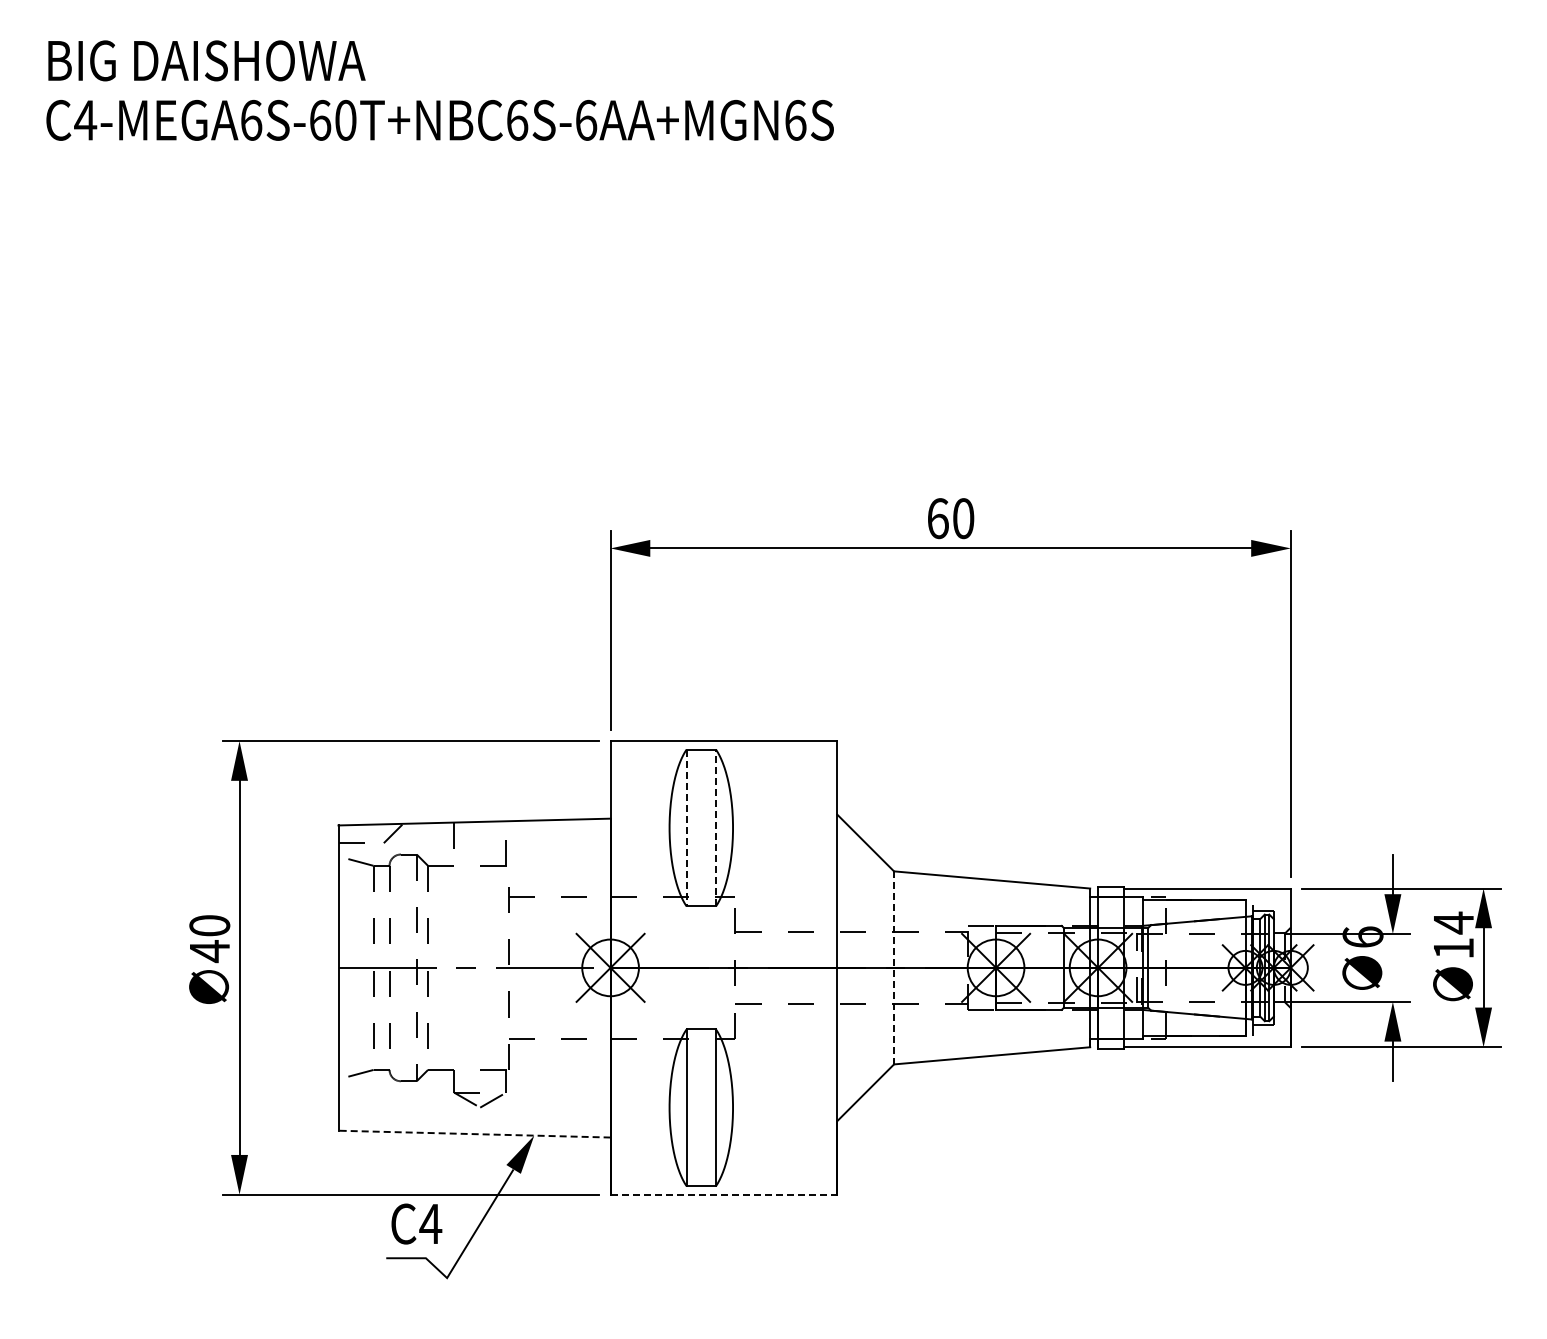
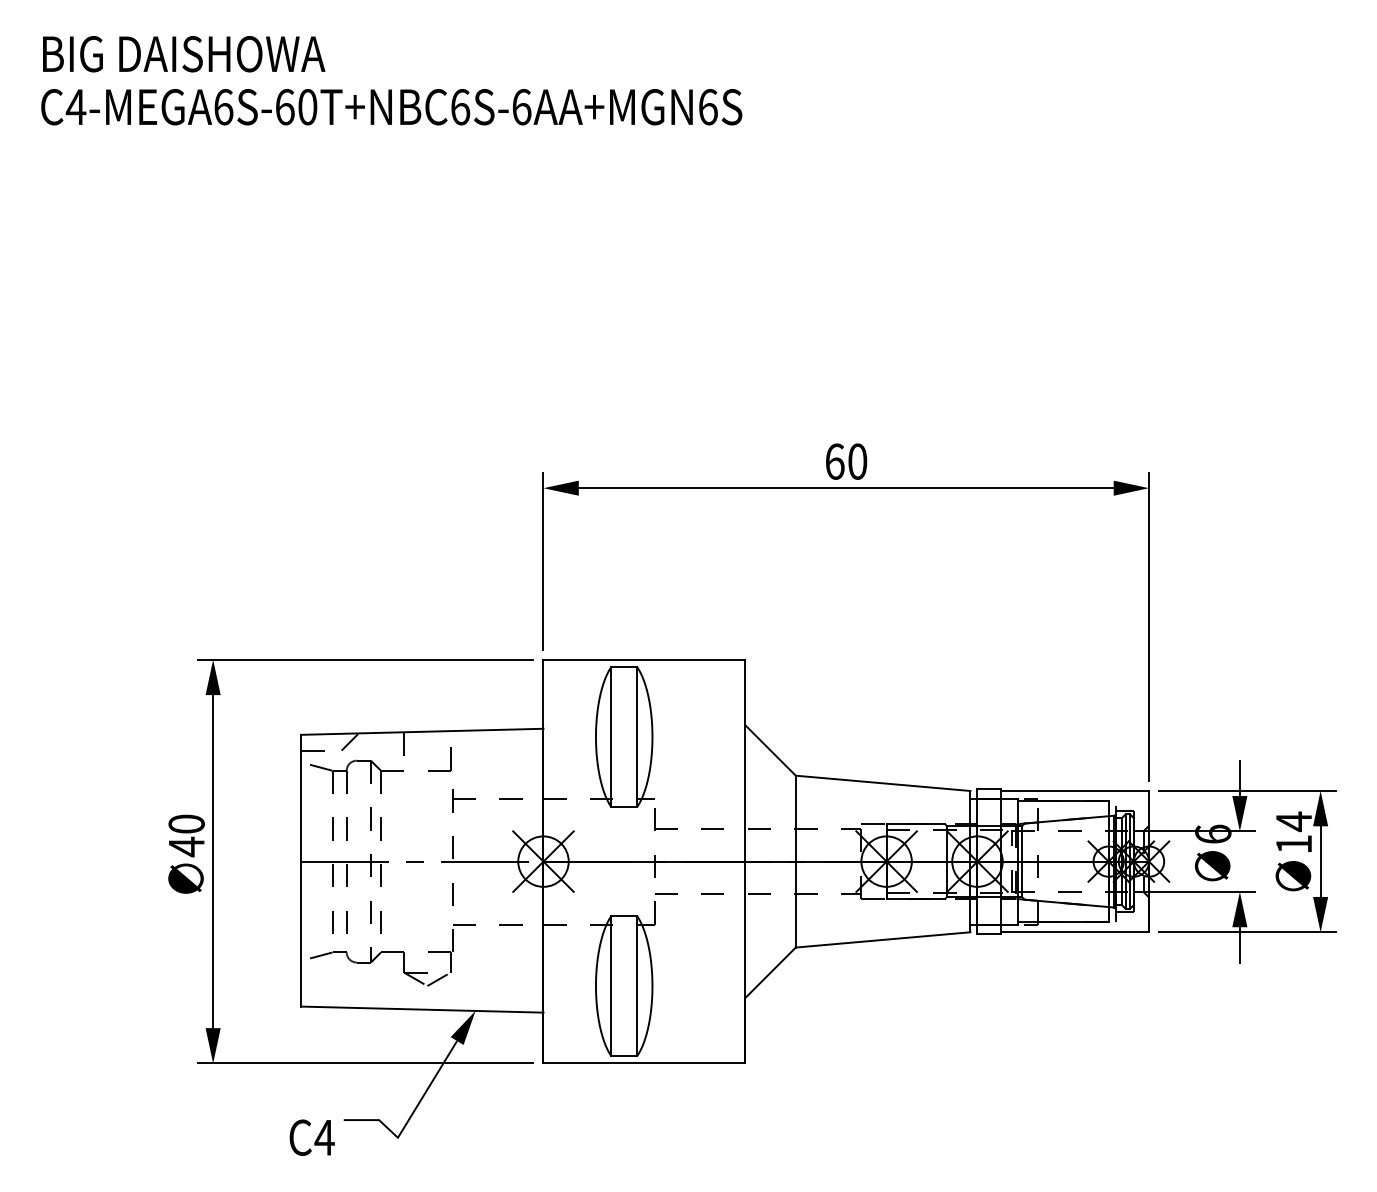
line: (716, 827) -> (637, 736), dashed -> solid
line: (686, 828) -> (611, 737), dashed -> solid
line: (894, 967) -> (796, 861), dashed -> solid
line: (474, 1134) -> (422, 1009), dashed -> solid
line: (724, 1194) -> (644, 1063), dashed -> solid
text: (416, 1223) -> (311, 1137), moved

